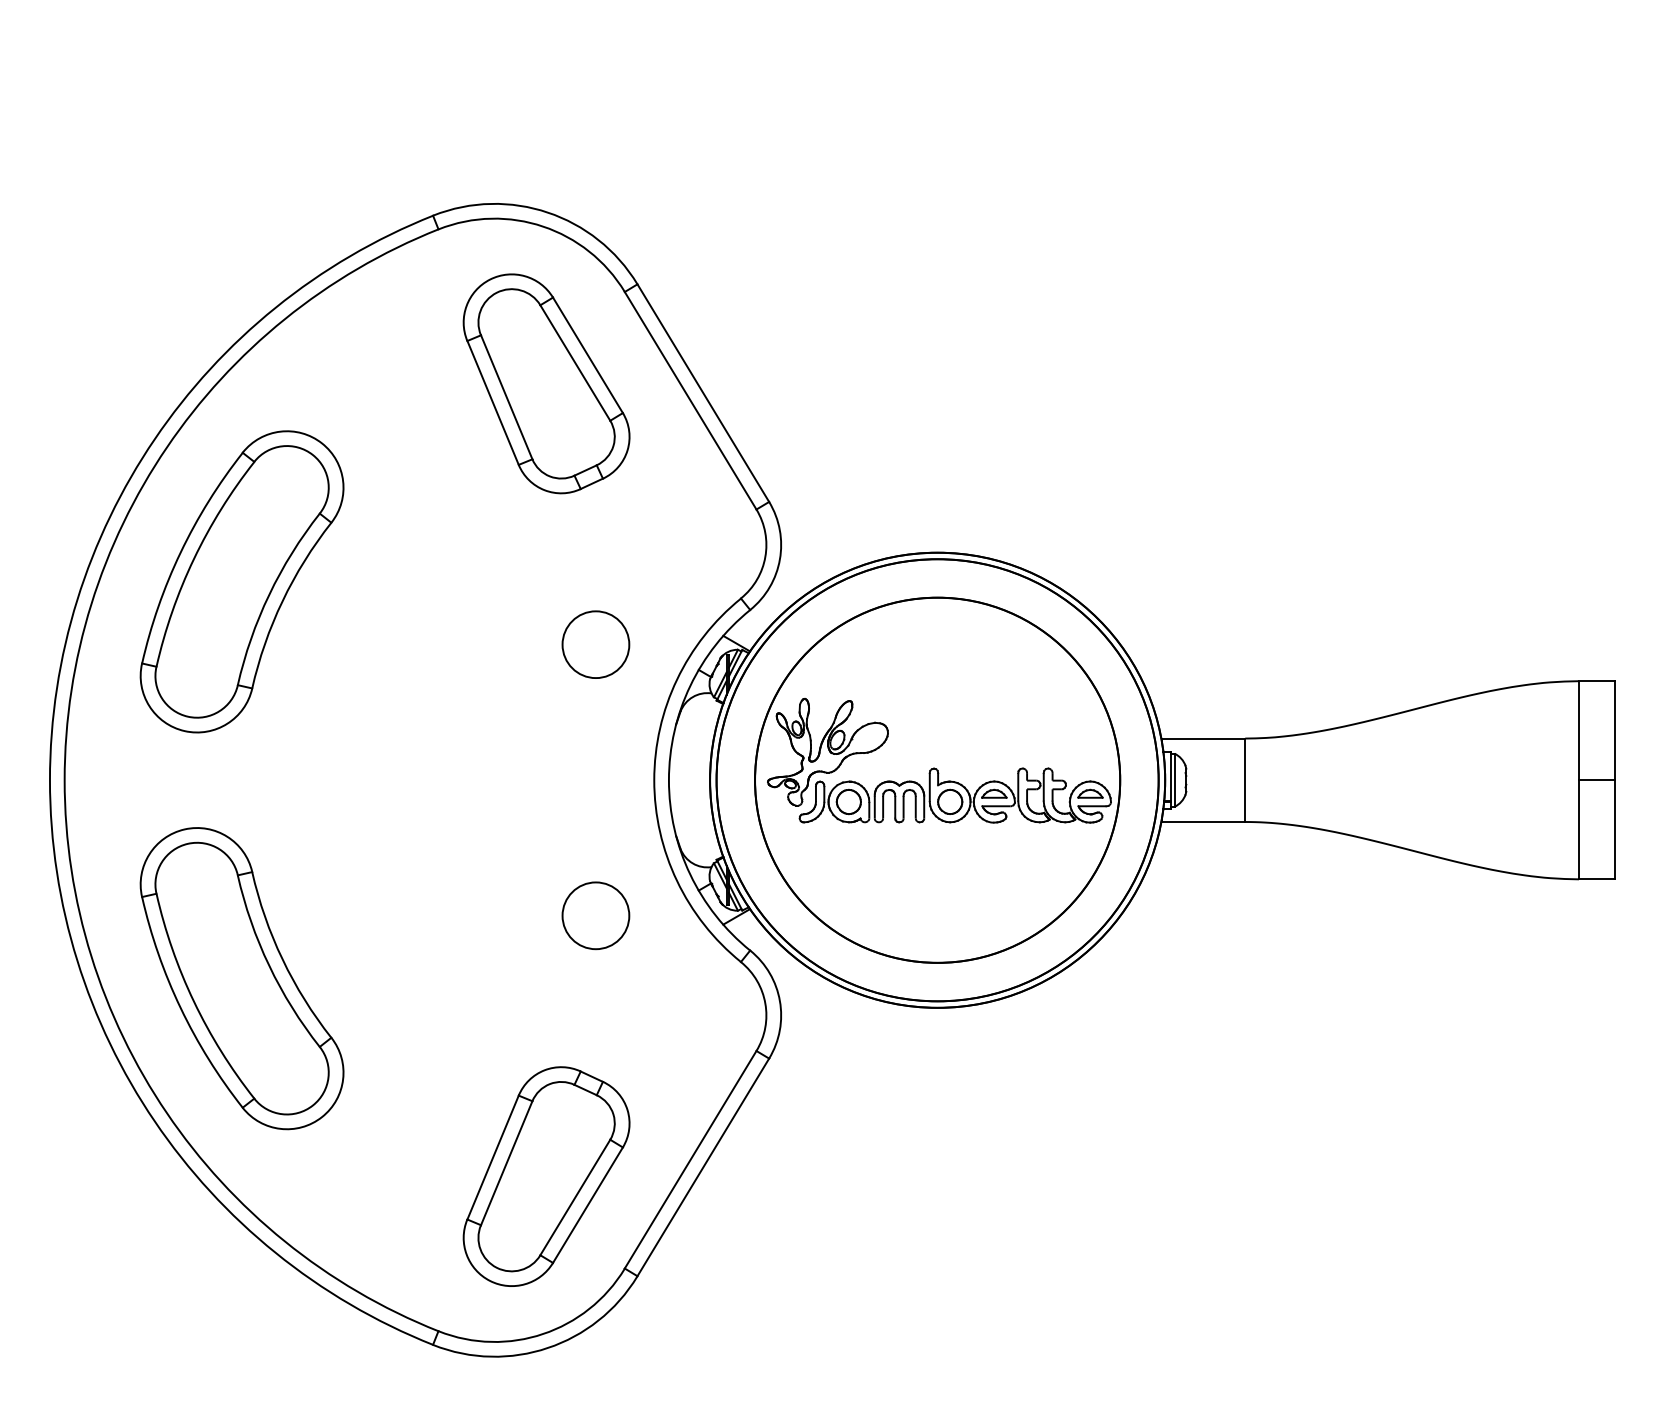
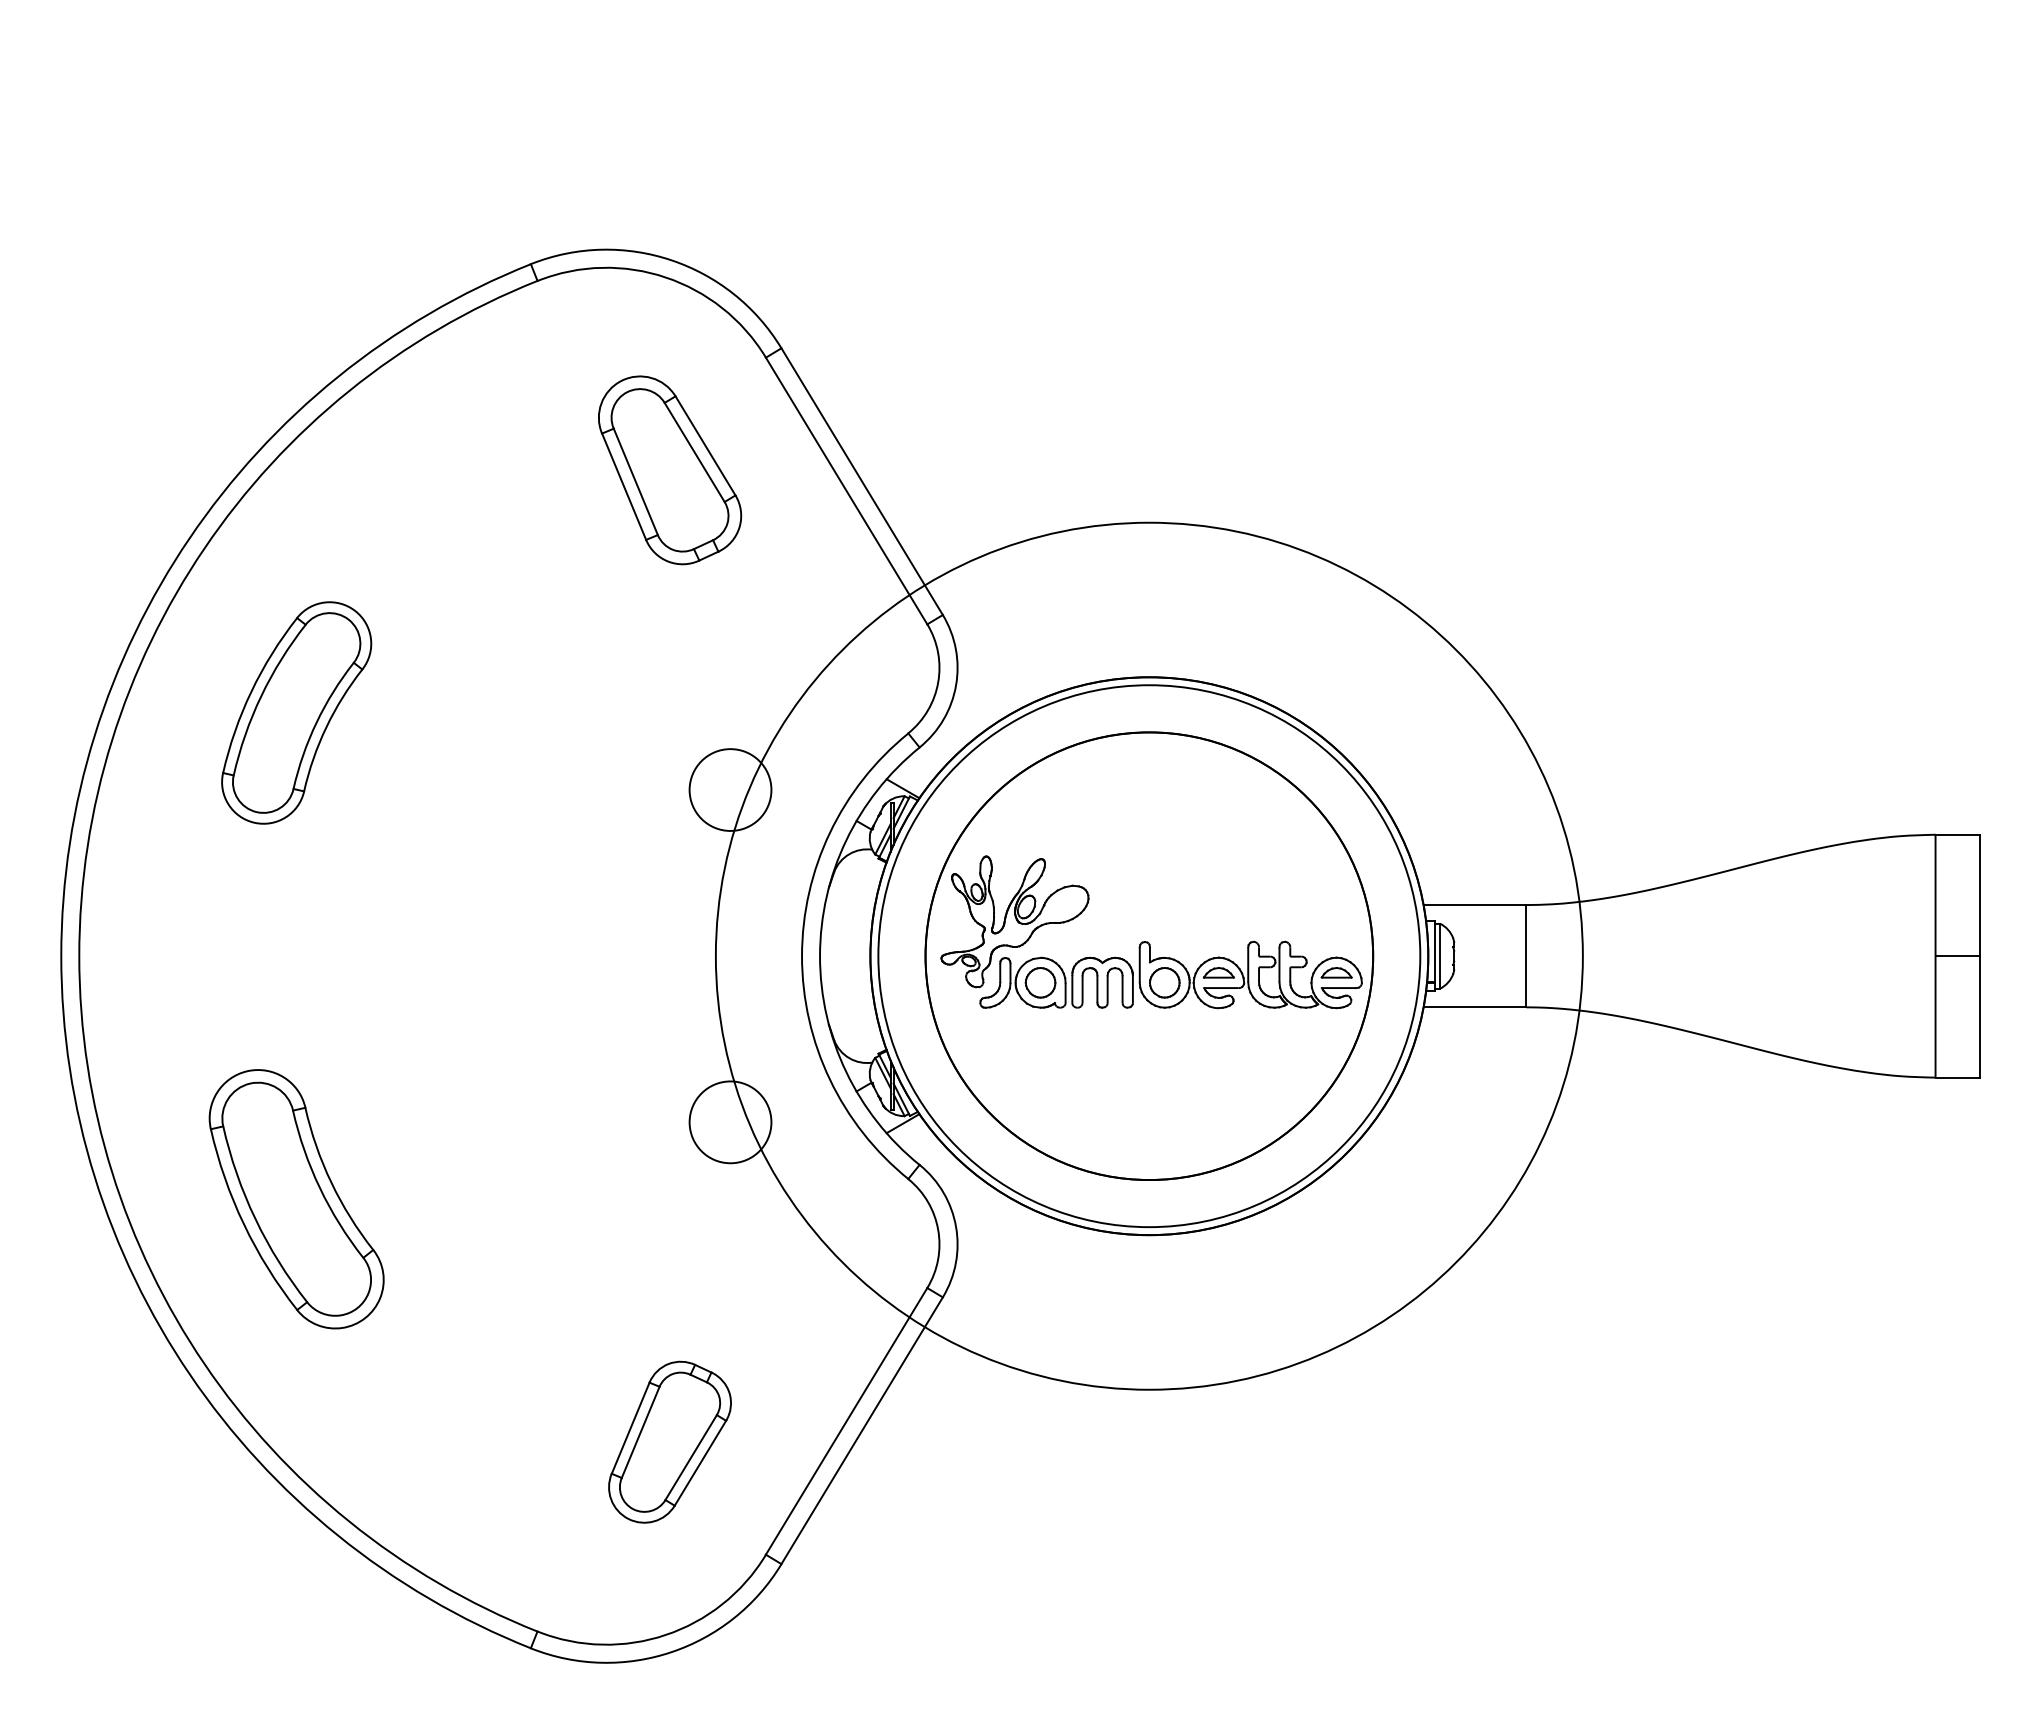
part: (546, 384) -> (669, 470), size x0.7
part: (241, 581) -> (296, 712), size x0.6
circle: (937, 780) -> (1149, 956), size x1.6
part: (241, 977) -> (296, 1198), size x0.7
part: (546, 1176) -> (669, 1442), size x0.6

